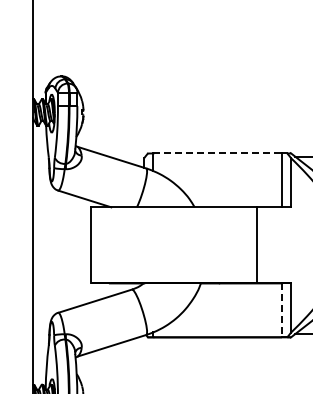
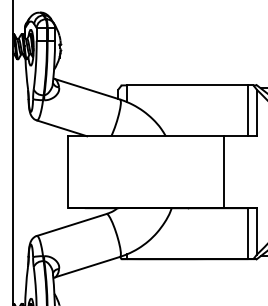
line: (218, 153) -> (188, 85), dashed -> solid
line: (281, 310) -> (247, 233), dashed -> solid

